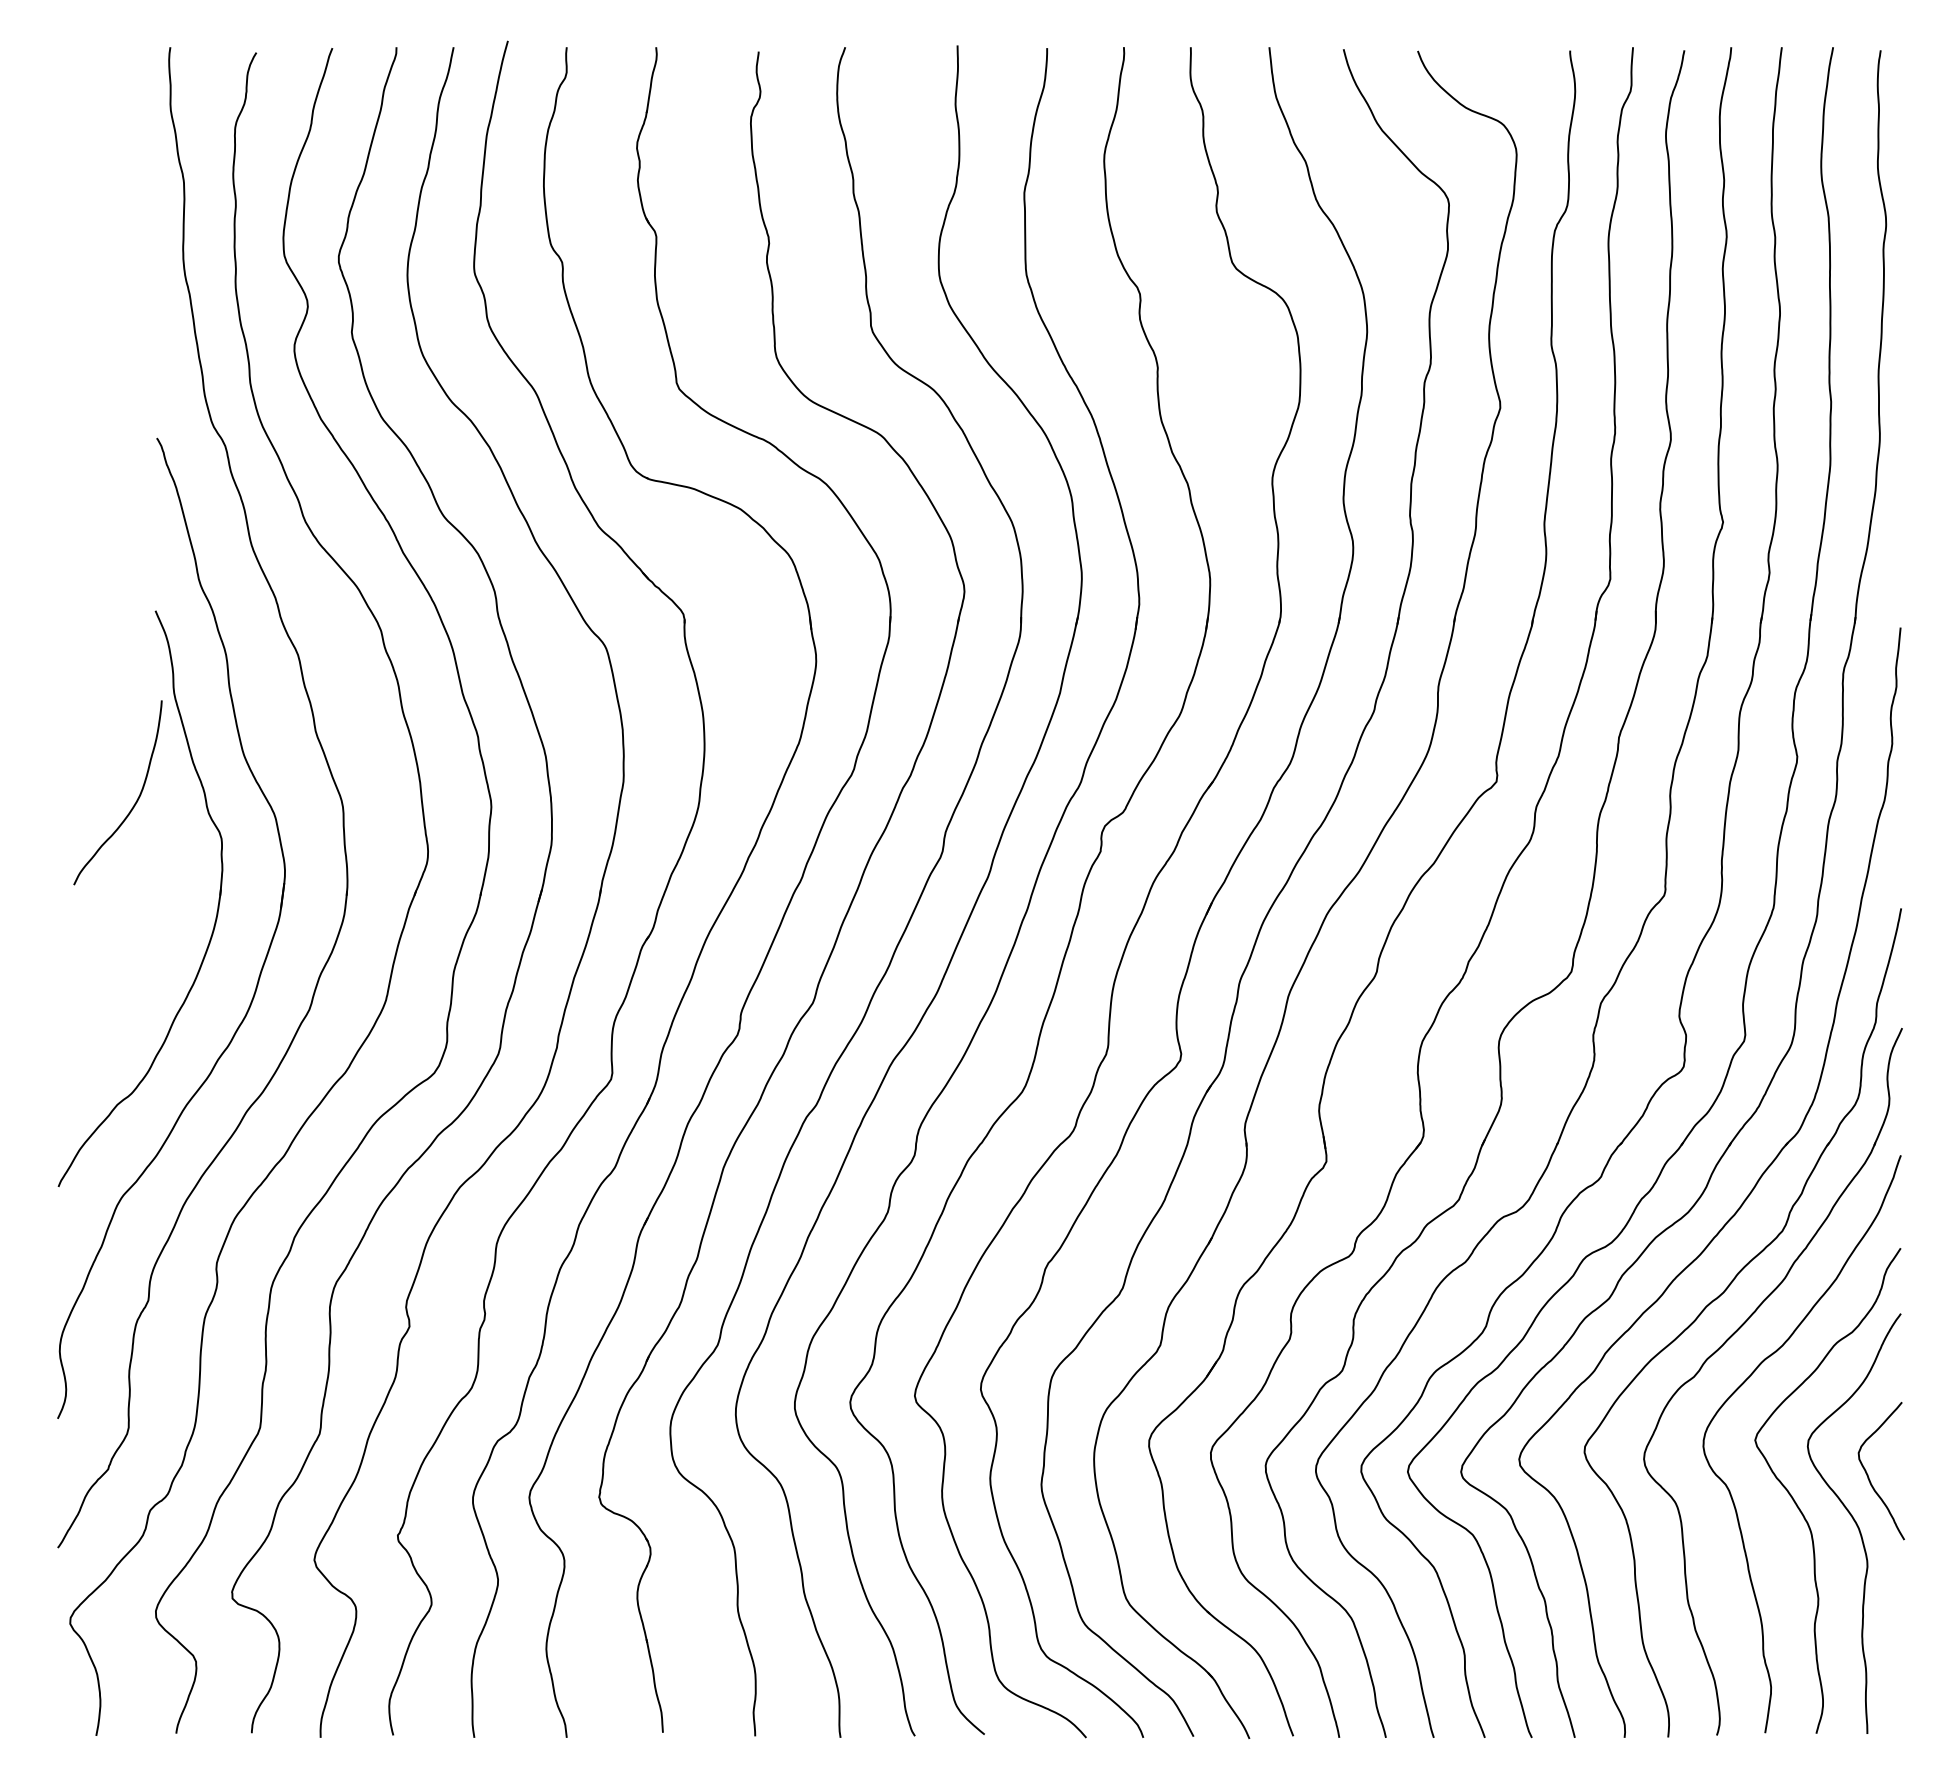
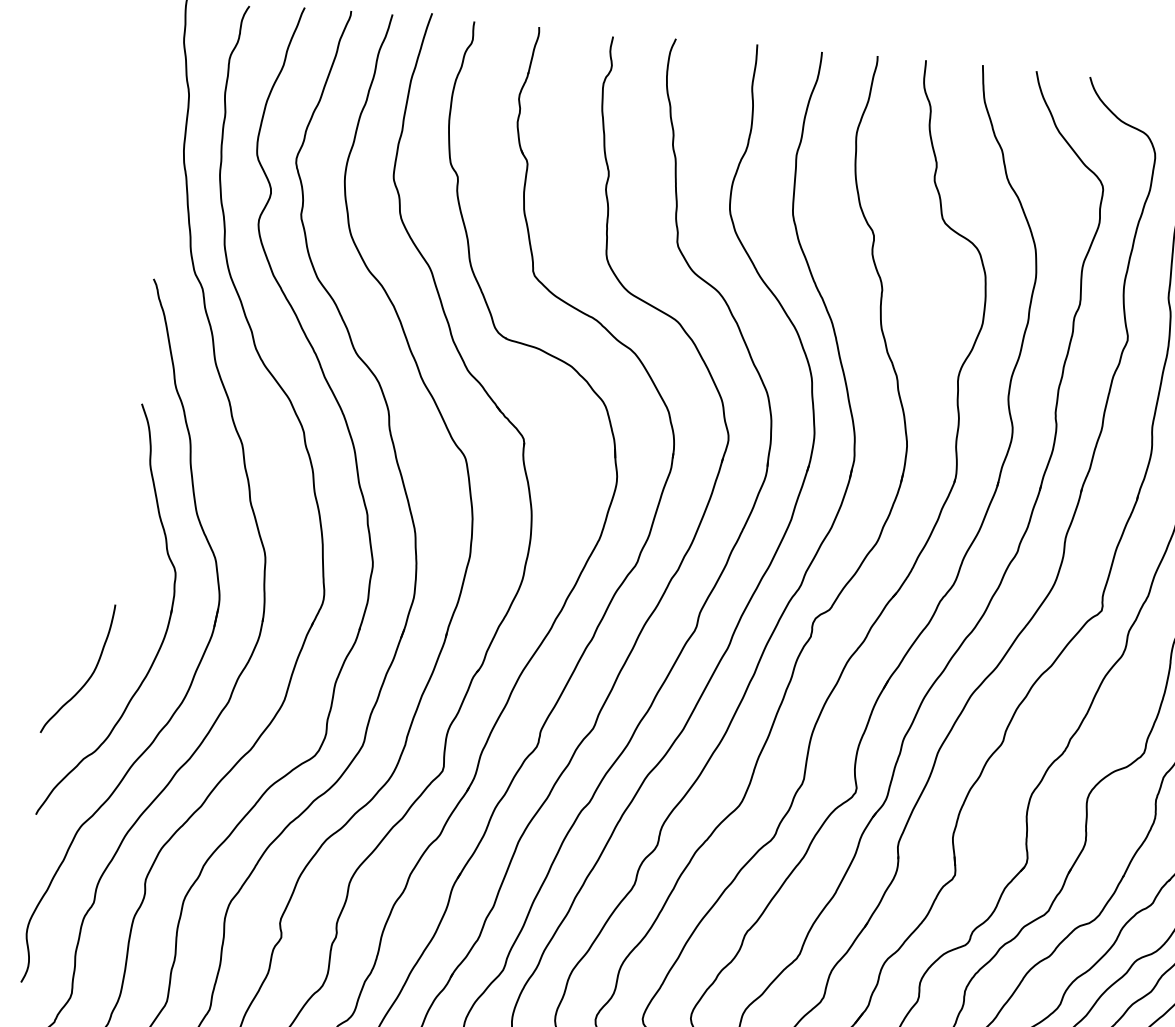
curve: (135, 801) -> (90, 676), moved

